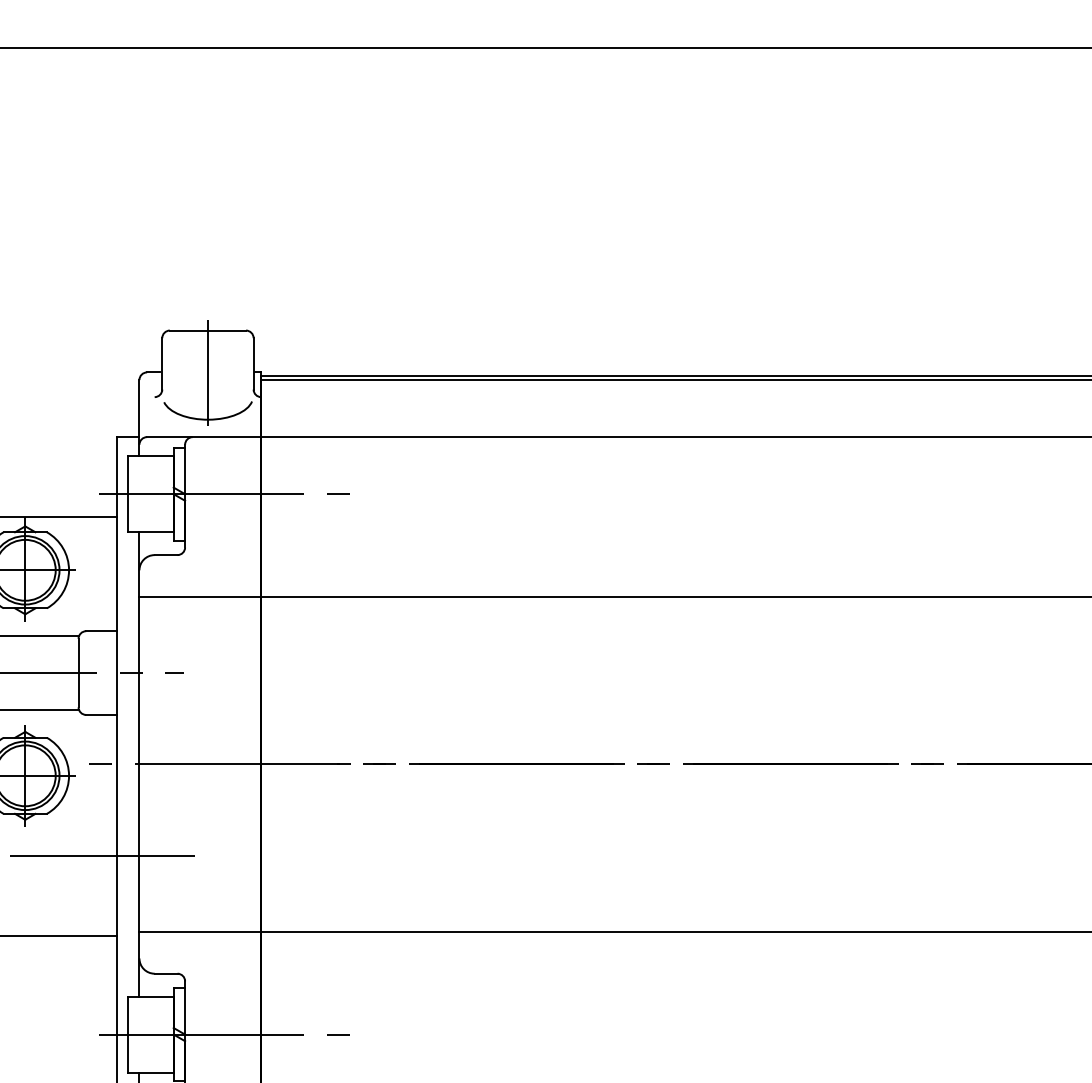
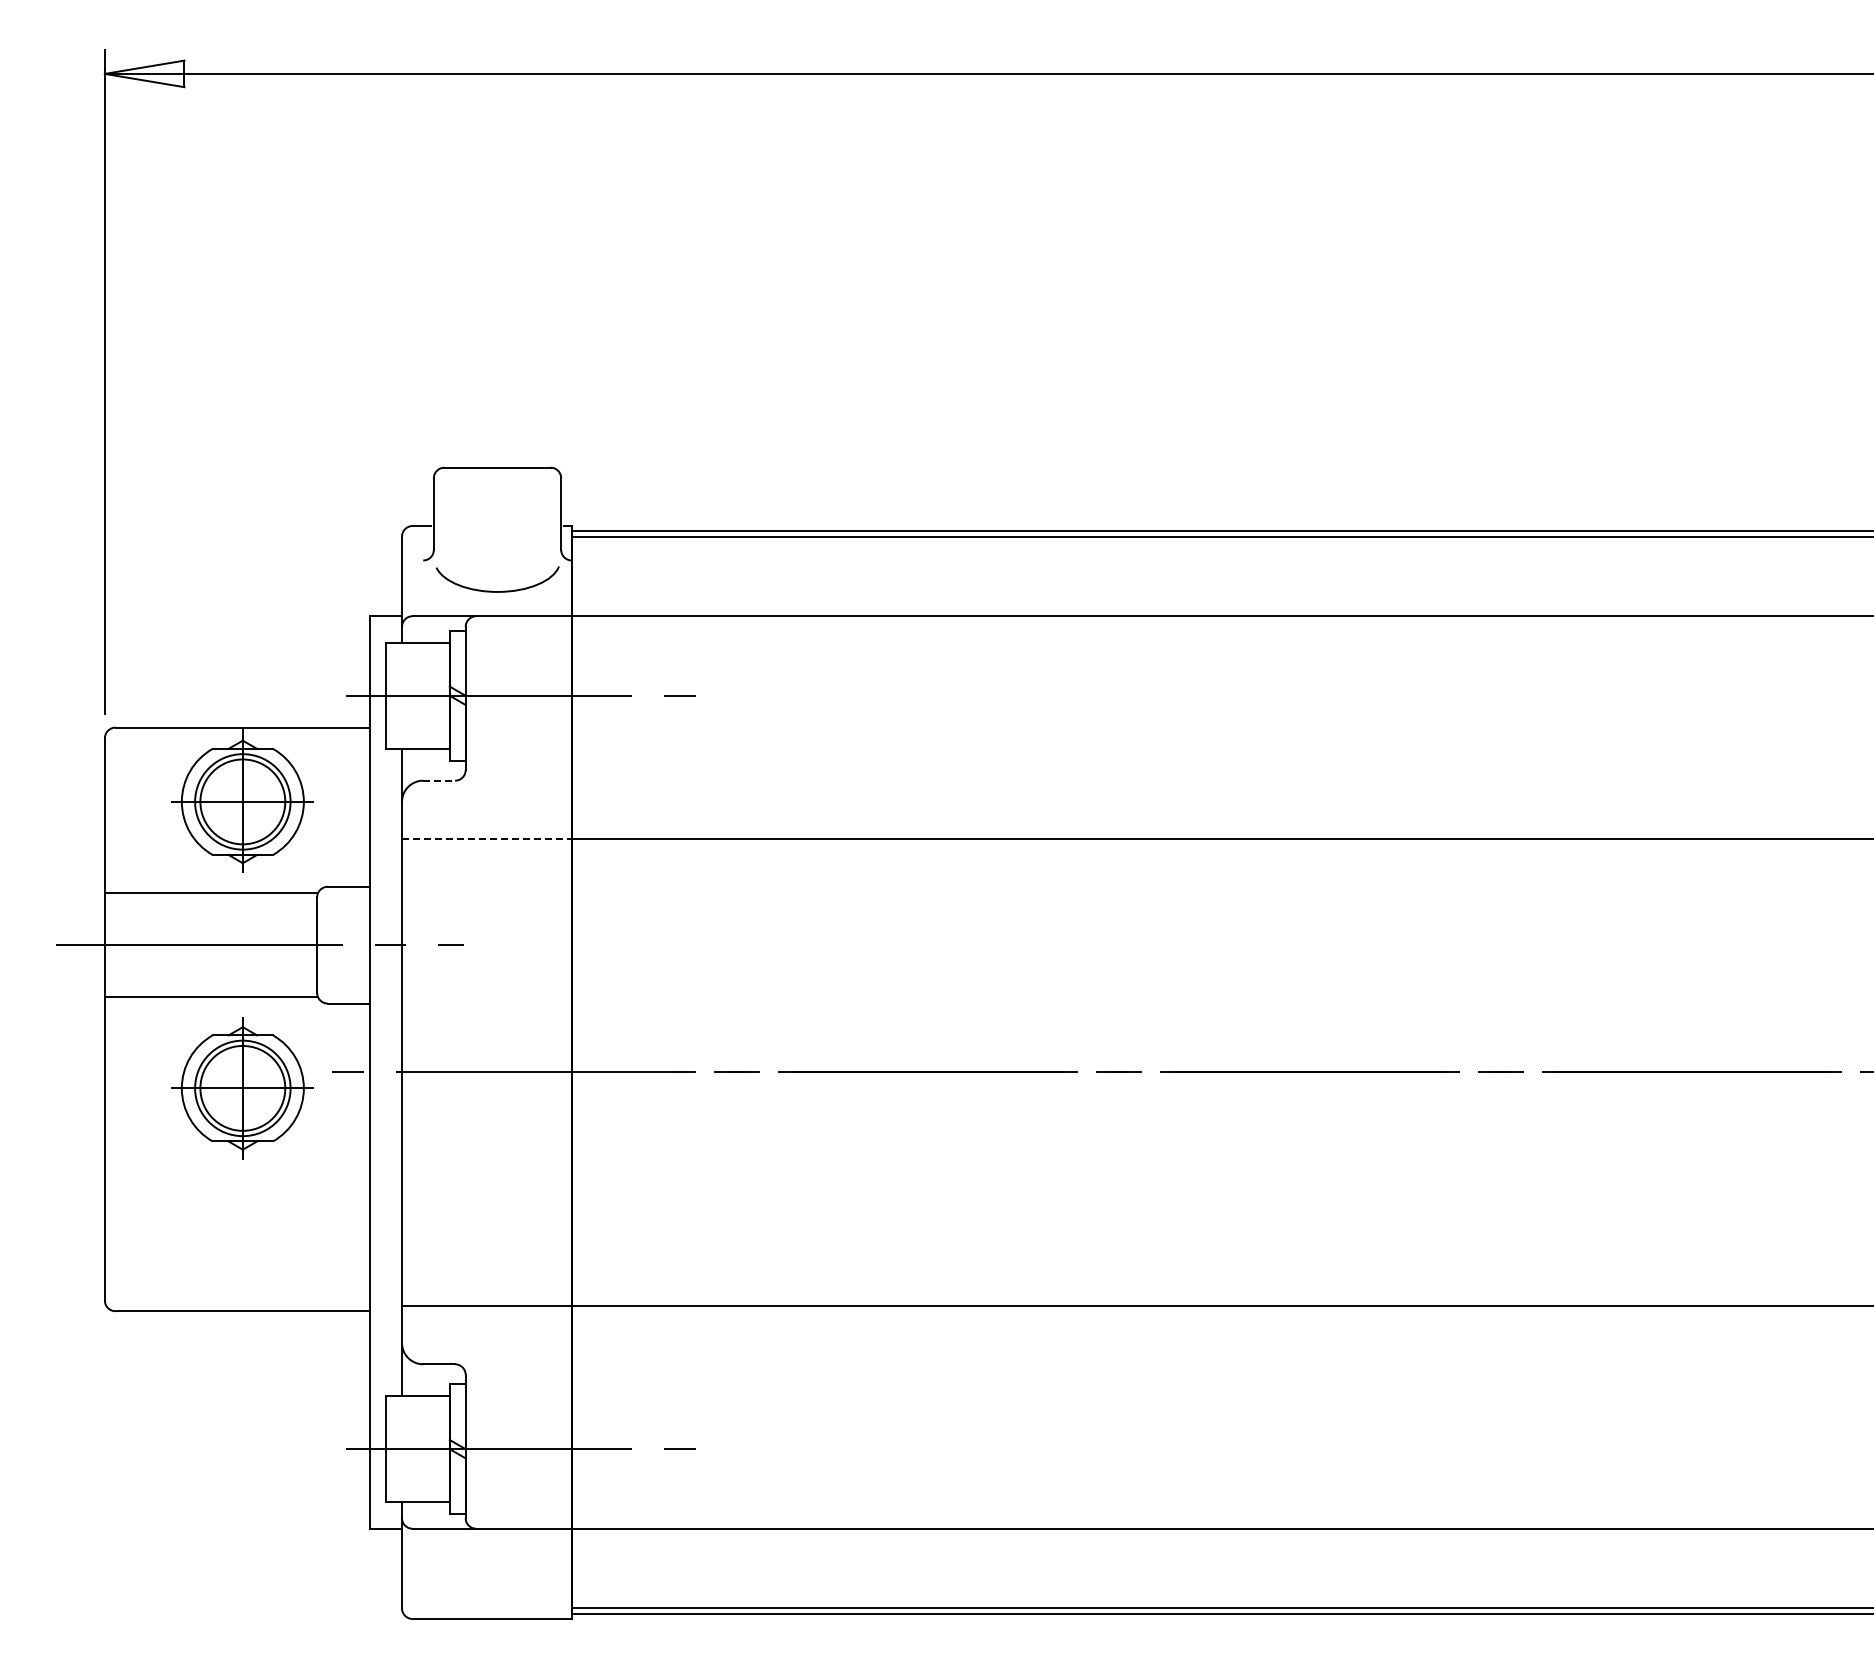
line: (207, 372) -> (497, 526), removed
line: (166, 554) -> (439, 780), solid -> dashed
line: (200, 597) -> (486, 839), solid -> dashed
line: (102, 855) -> (350, 1199), removed

